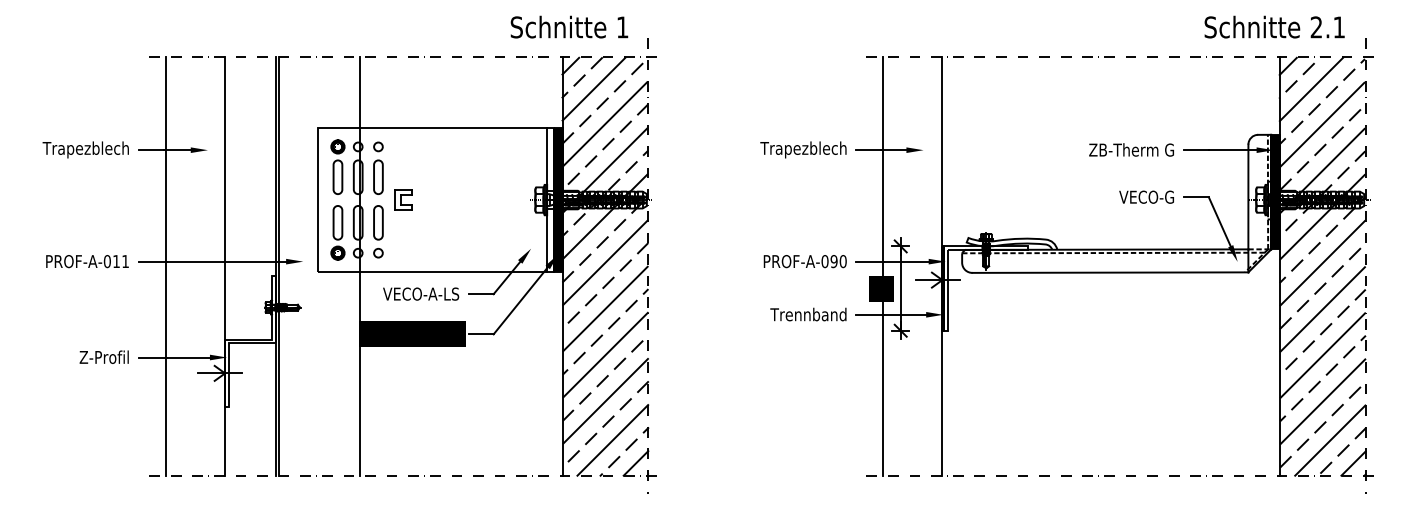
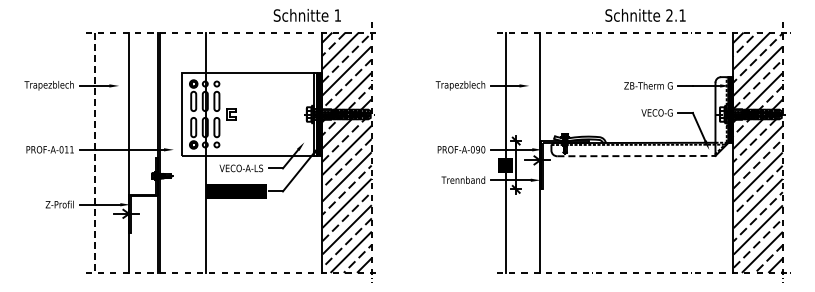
text: (567, 27) -> (306, 15), moved
text: (1274, 27) -> (645, 15), moved
line: (166, 268) -> (95, 153), solid -> dashed
line: (1110, 273) -> (636, 156), solid -> dashed

